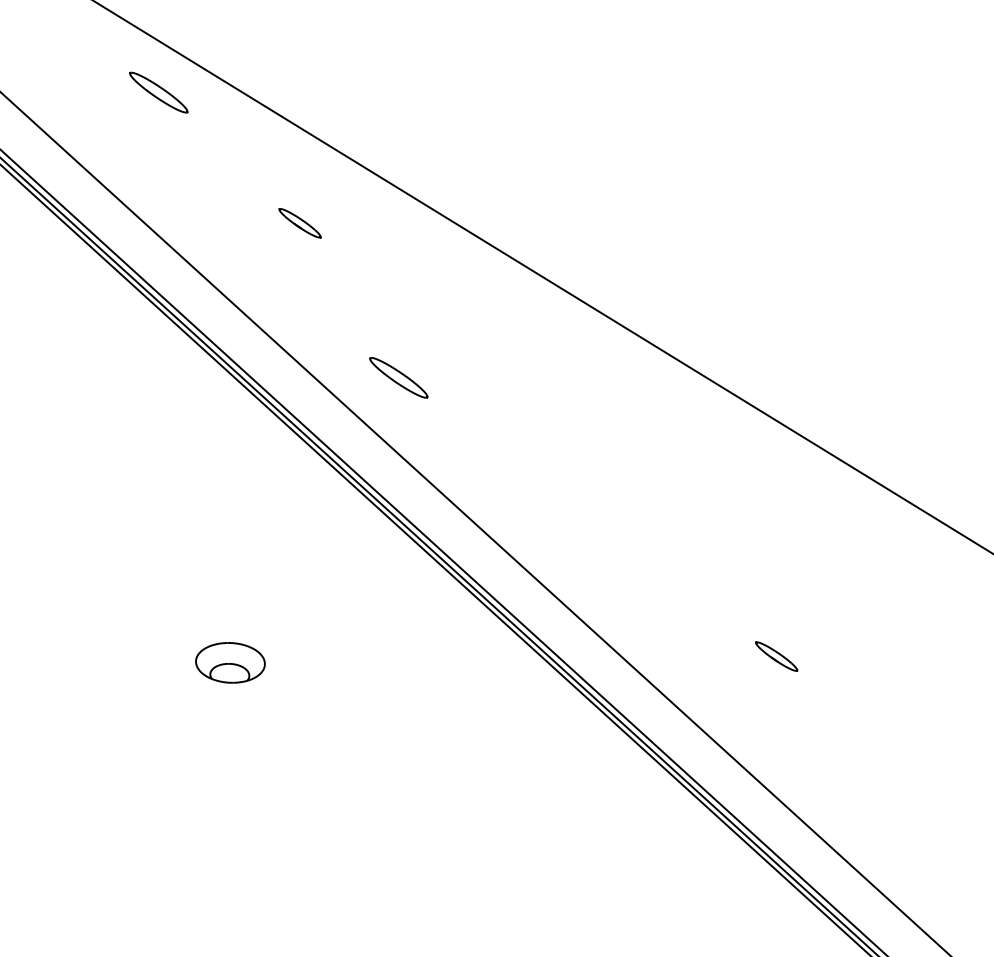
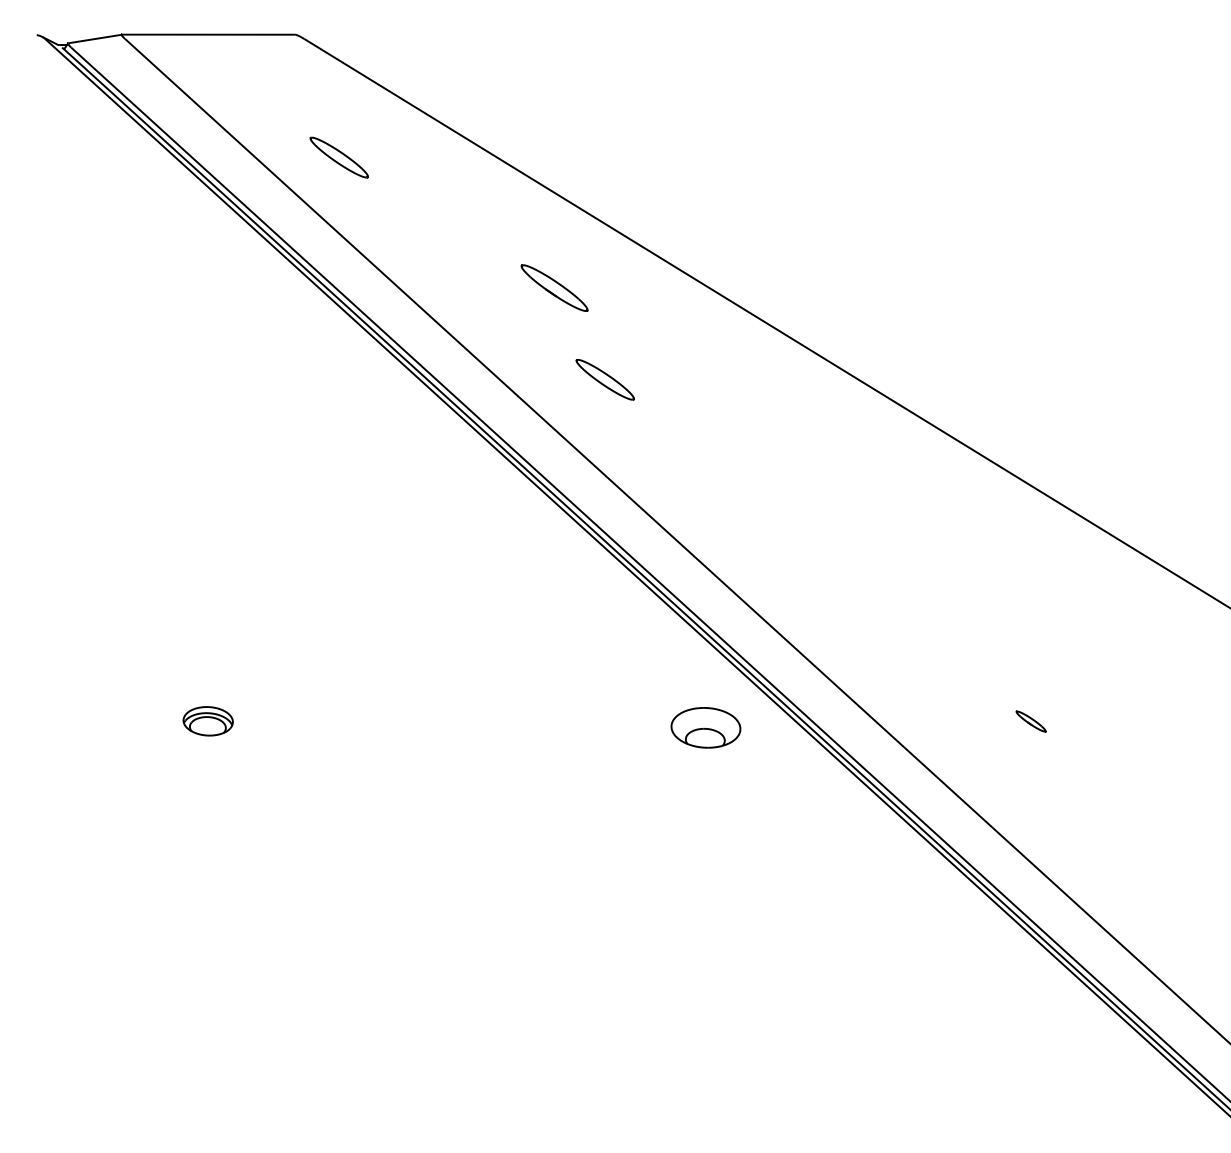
part: (158, 92) -> (338, 157), moved
part: (300, 223) -> (554, 288), size x1.6
part: (398, 377) -> (604, 379), moved
part: (776, 656) -> (1030, 721), size x0.7
part: (230, 662) -> (705, 727), moved

